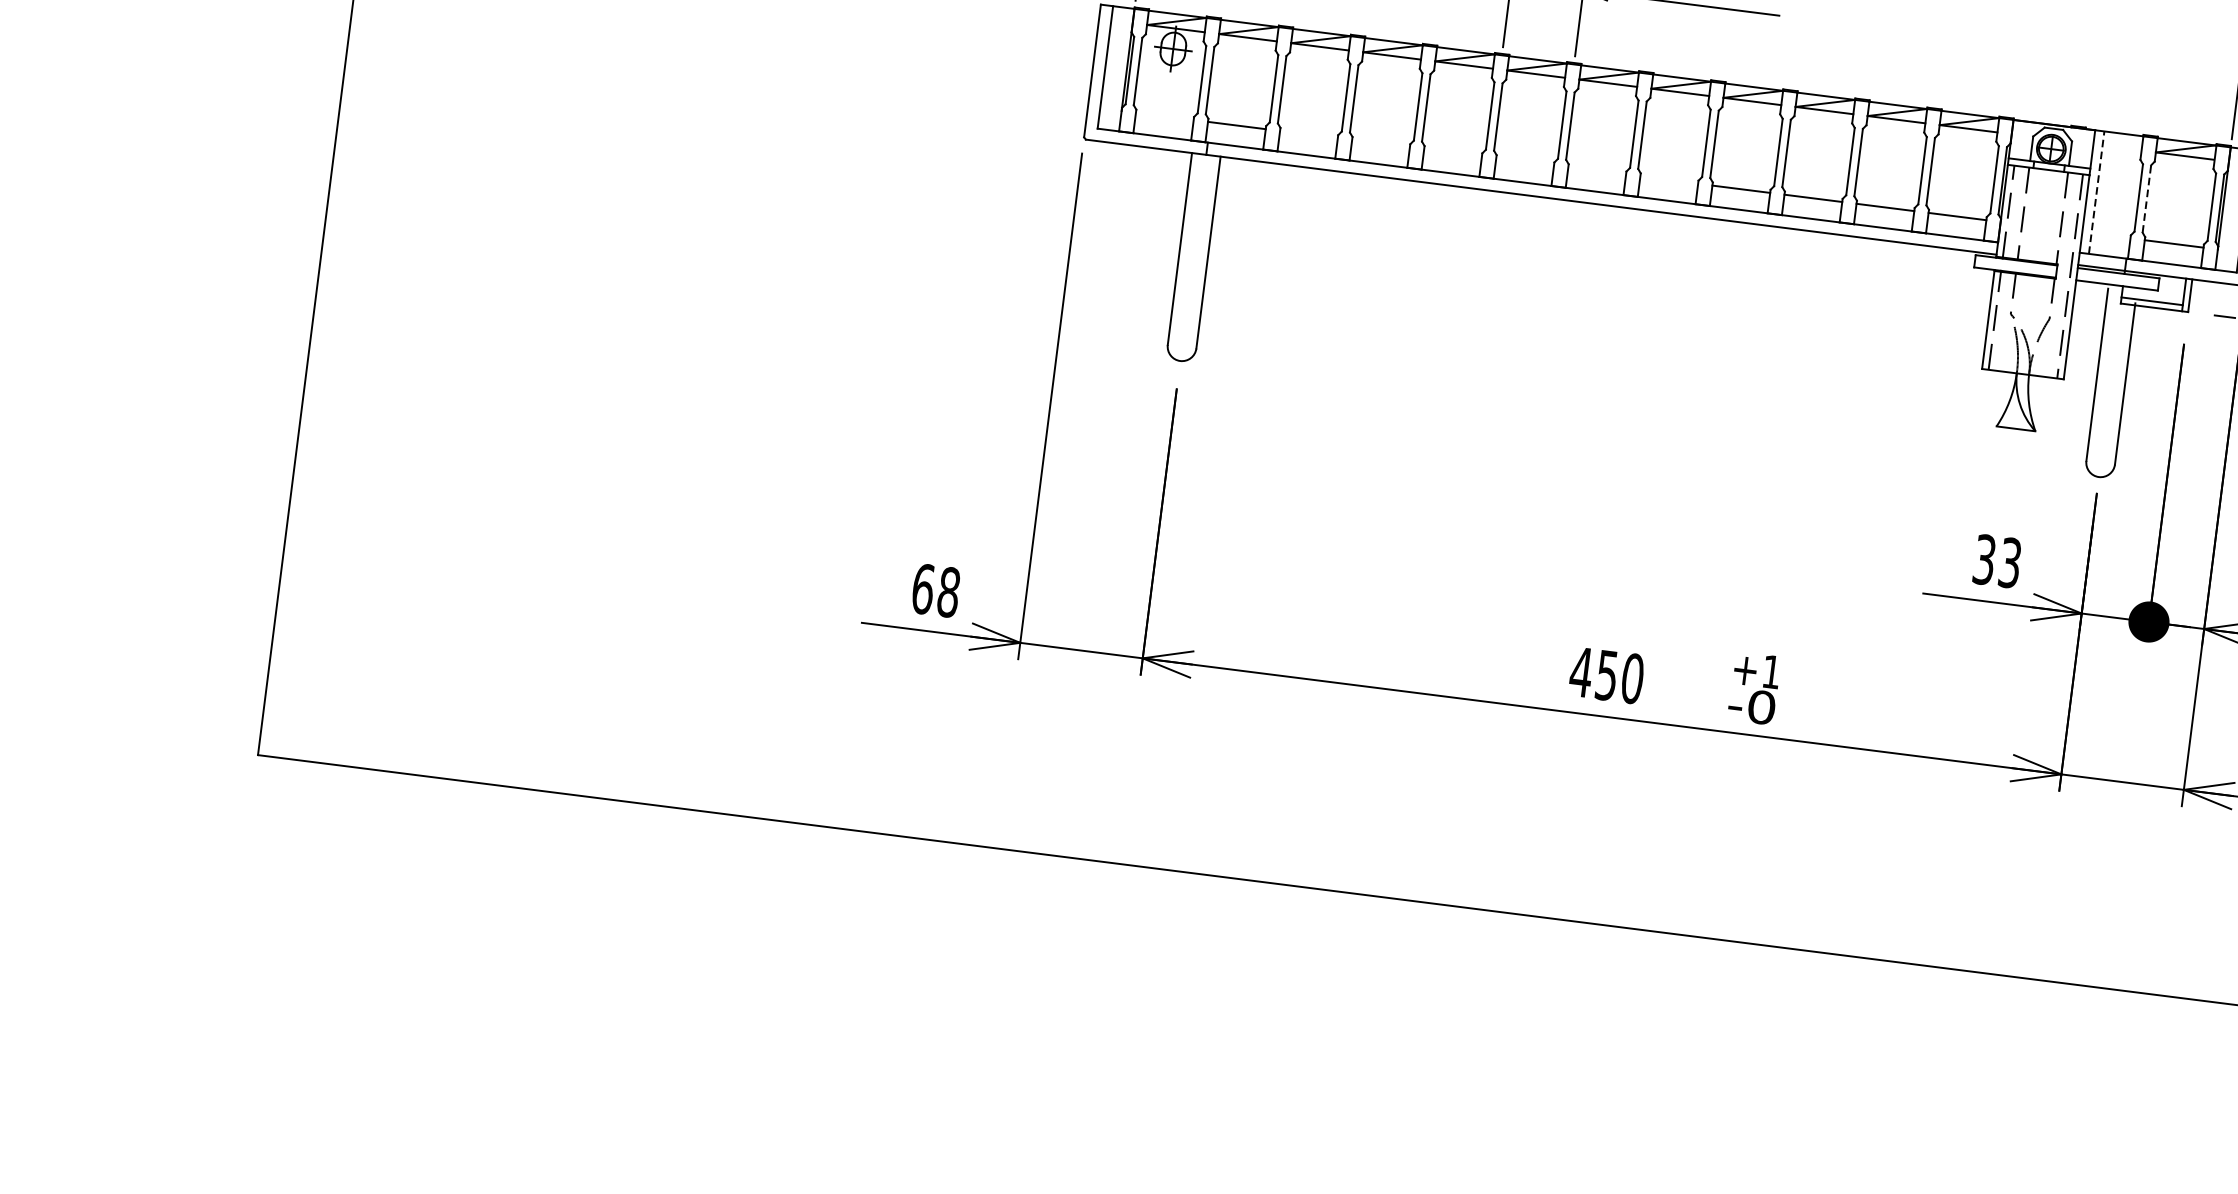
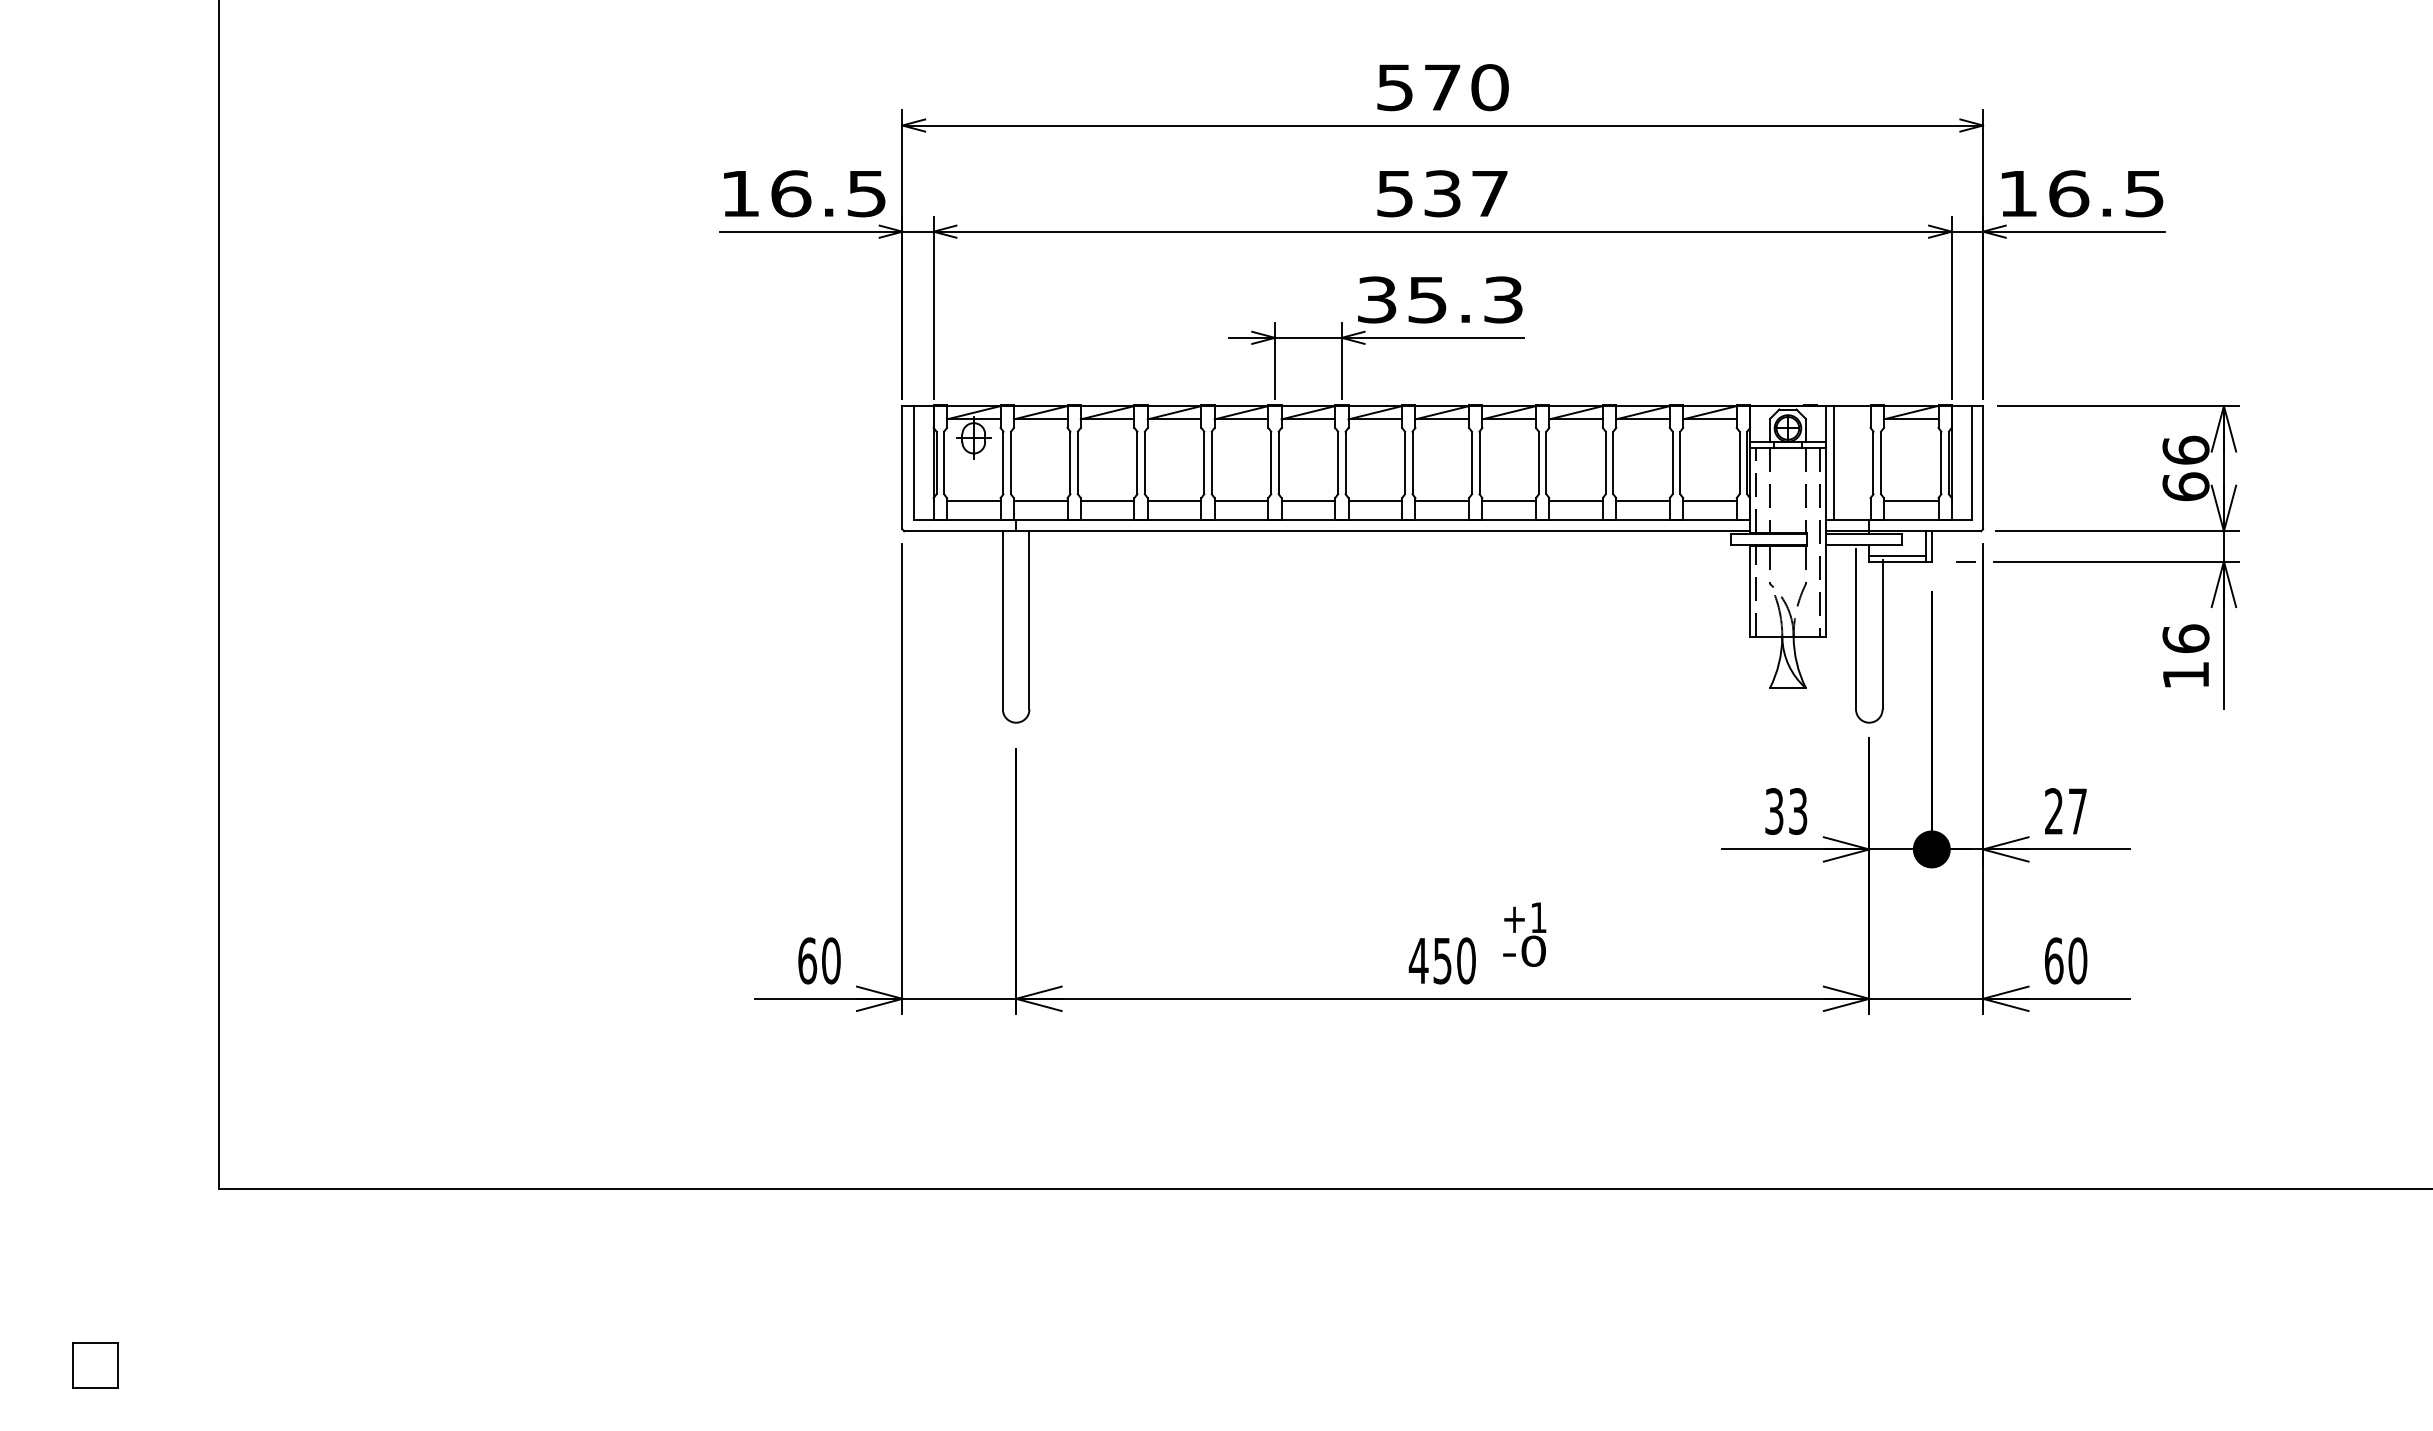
line: (1164, 115) -> (973, 500), added
line: (1308, 134) -> (1107, 500), added
line: (1381, 143) -> (1174, 500), added
line: (1453, 152) -> (1241, 500), added
line: (1525, 161) -> (1308, 500), added
line: (1597, 170) -> (1375, 500), added
line: (1669, 179) -> (1442, 500), added
line: (2096, 192) -> (1834, 462), dashed -> solid
line: (2147, 198) -> (1881, 462), dashed -> solid
text: (949, 591) -> (831, 960), 68 -> 60
text: (1754, 688) -> (1524, 934), moved
part: (101, 927) -> (95, 1365), added

